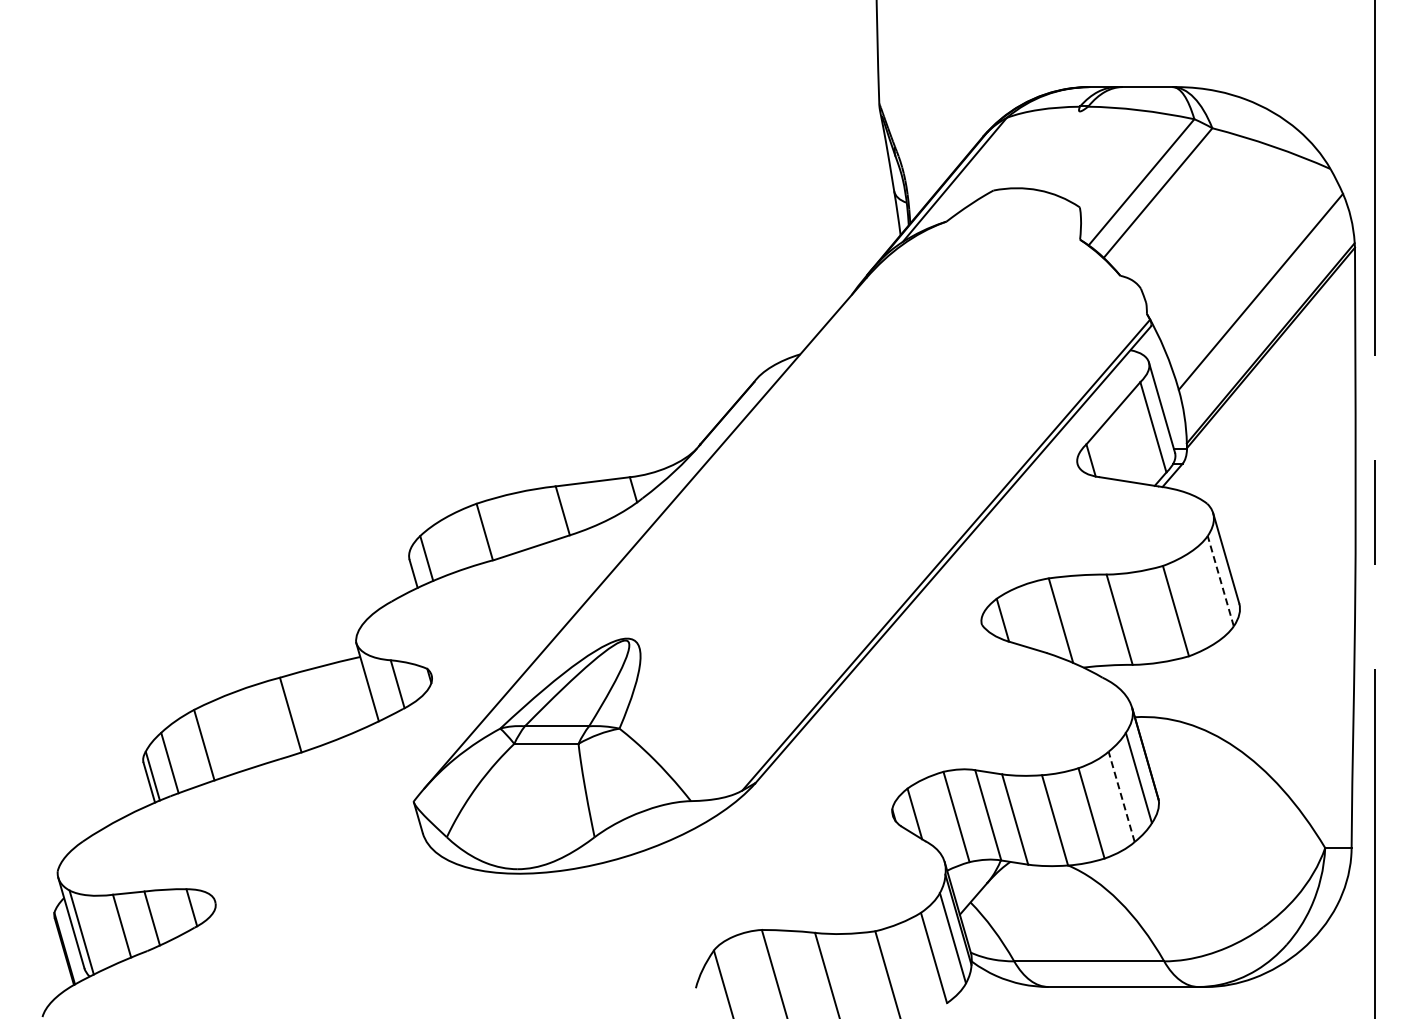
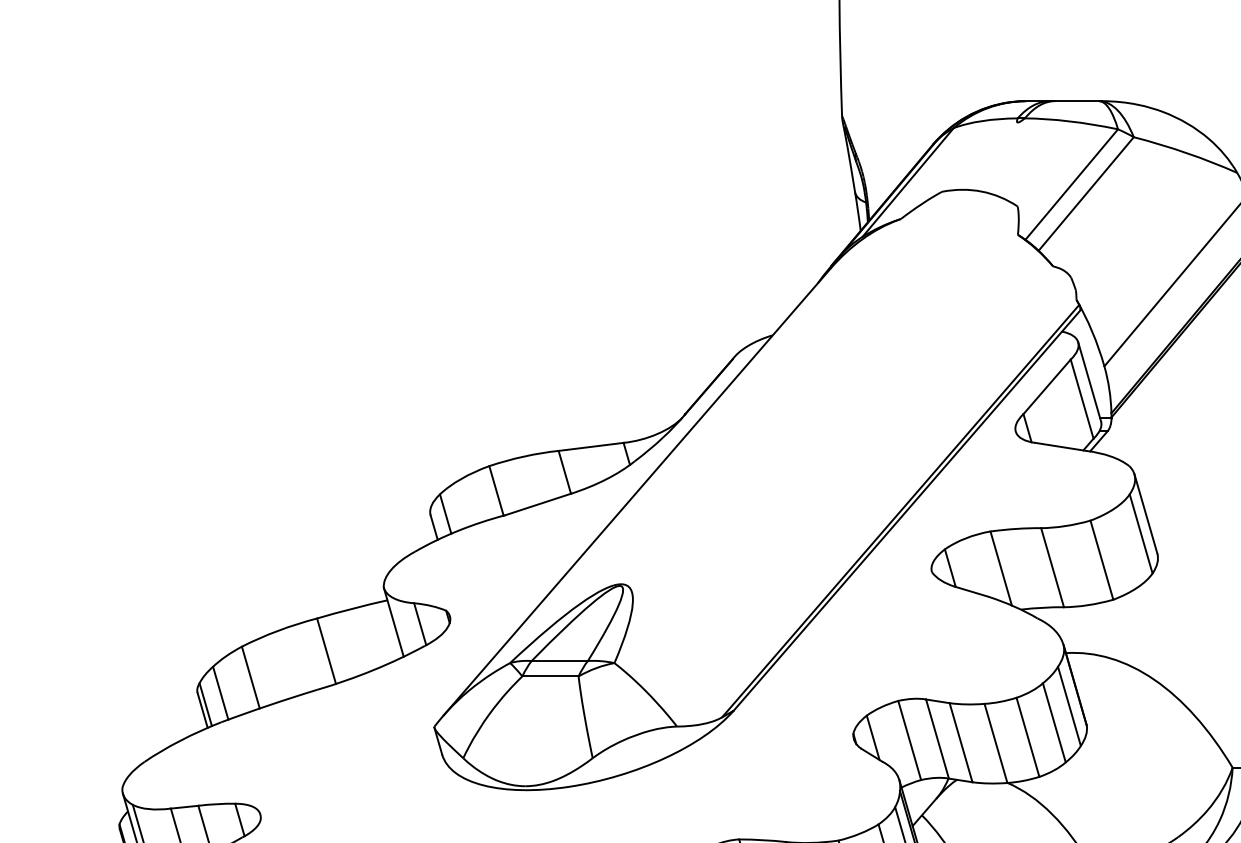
line: (1220, 581) -> (1140, 534), dashed -> solid
line: (1121, 796) -> (1054, 722), dashed -> solid

